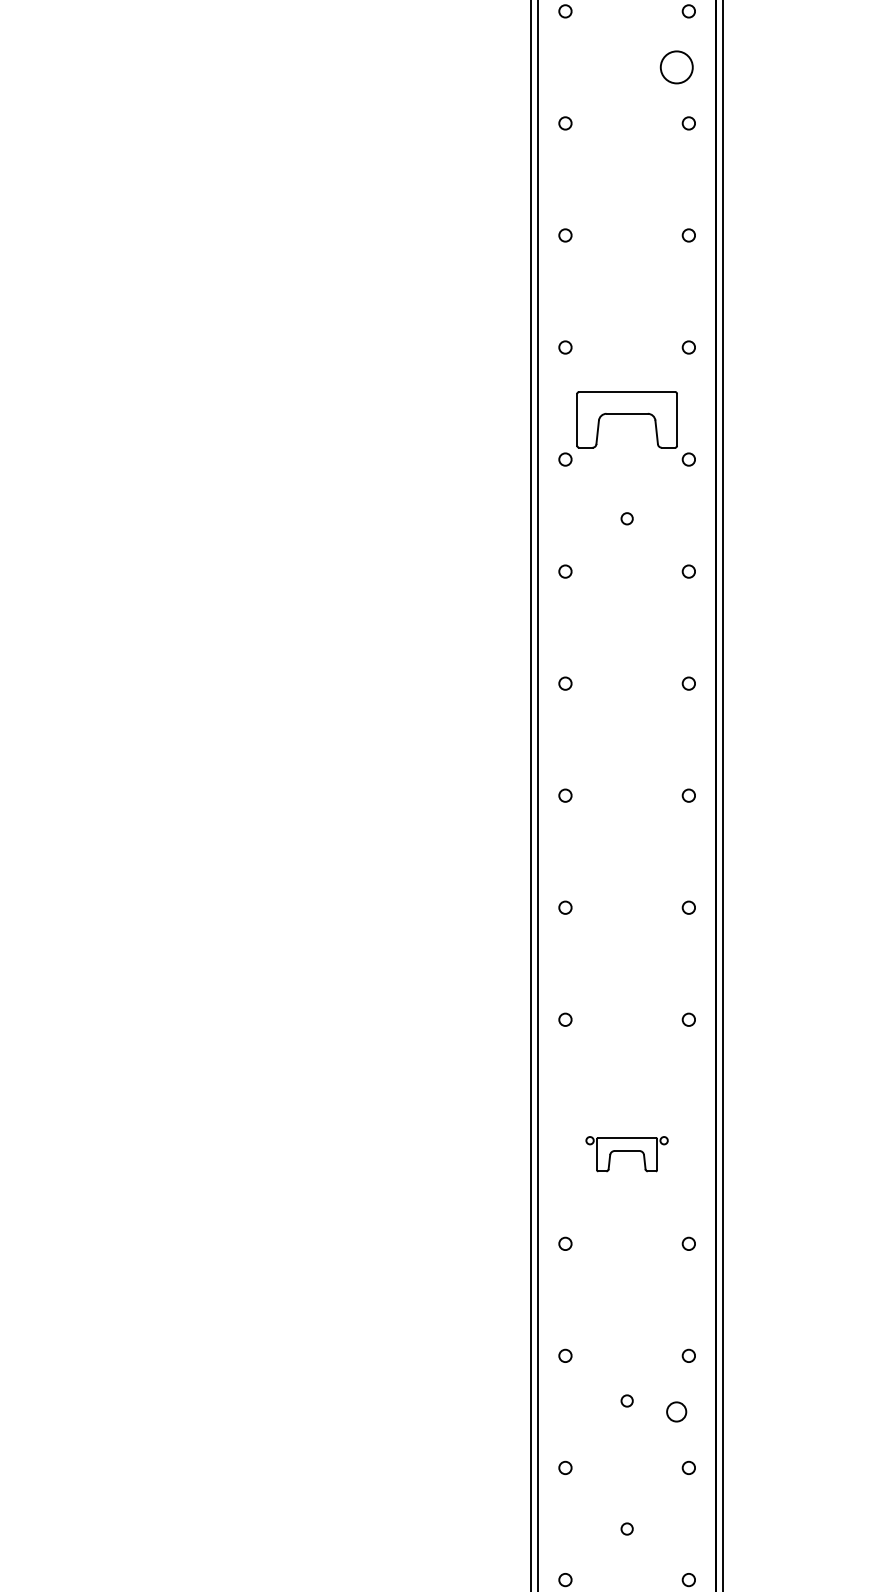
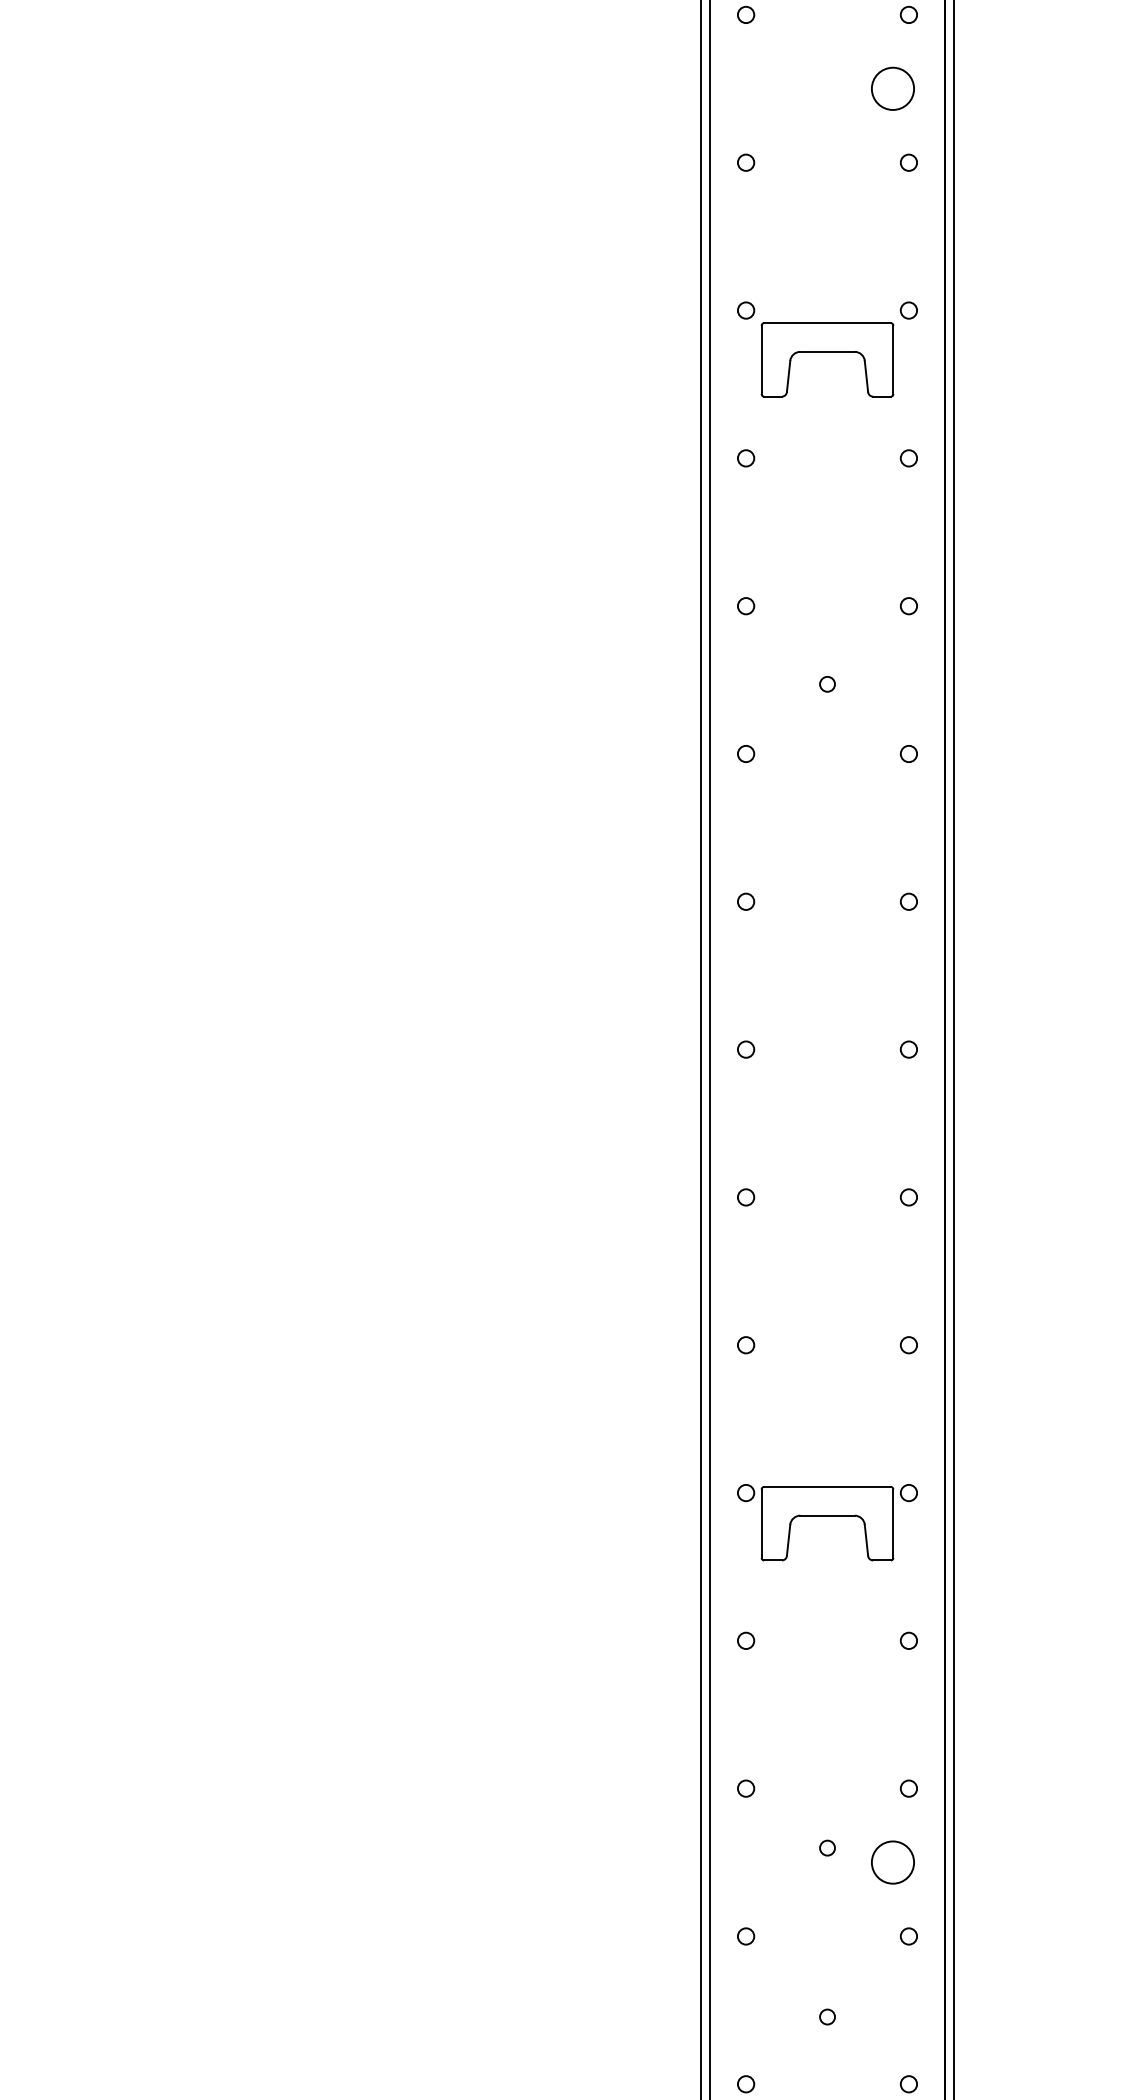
part: (626, 419) -> (826, 359), moved
part: (626, 1153) -> (826, 1521), size x1.67
circle: (676, 1411) -> (892, 1861), size x1.67

